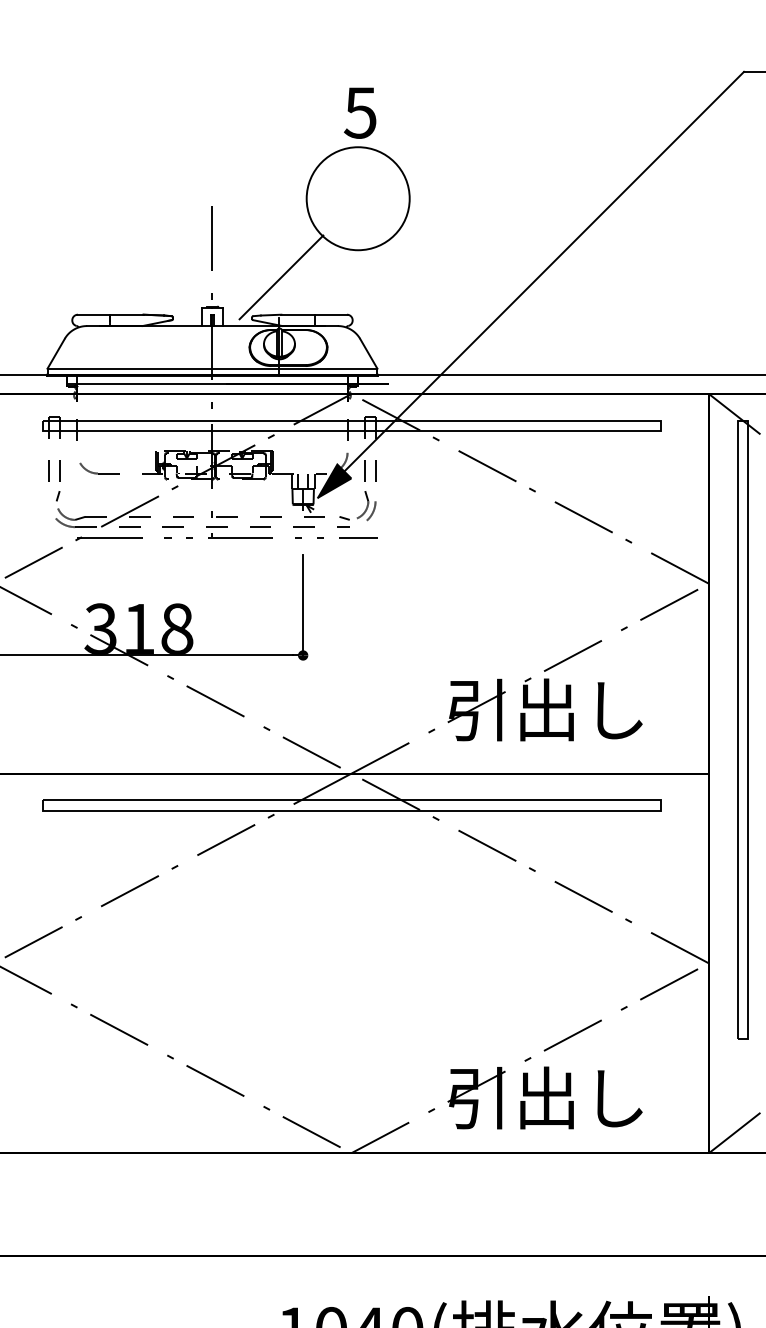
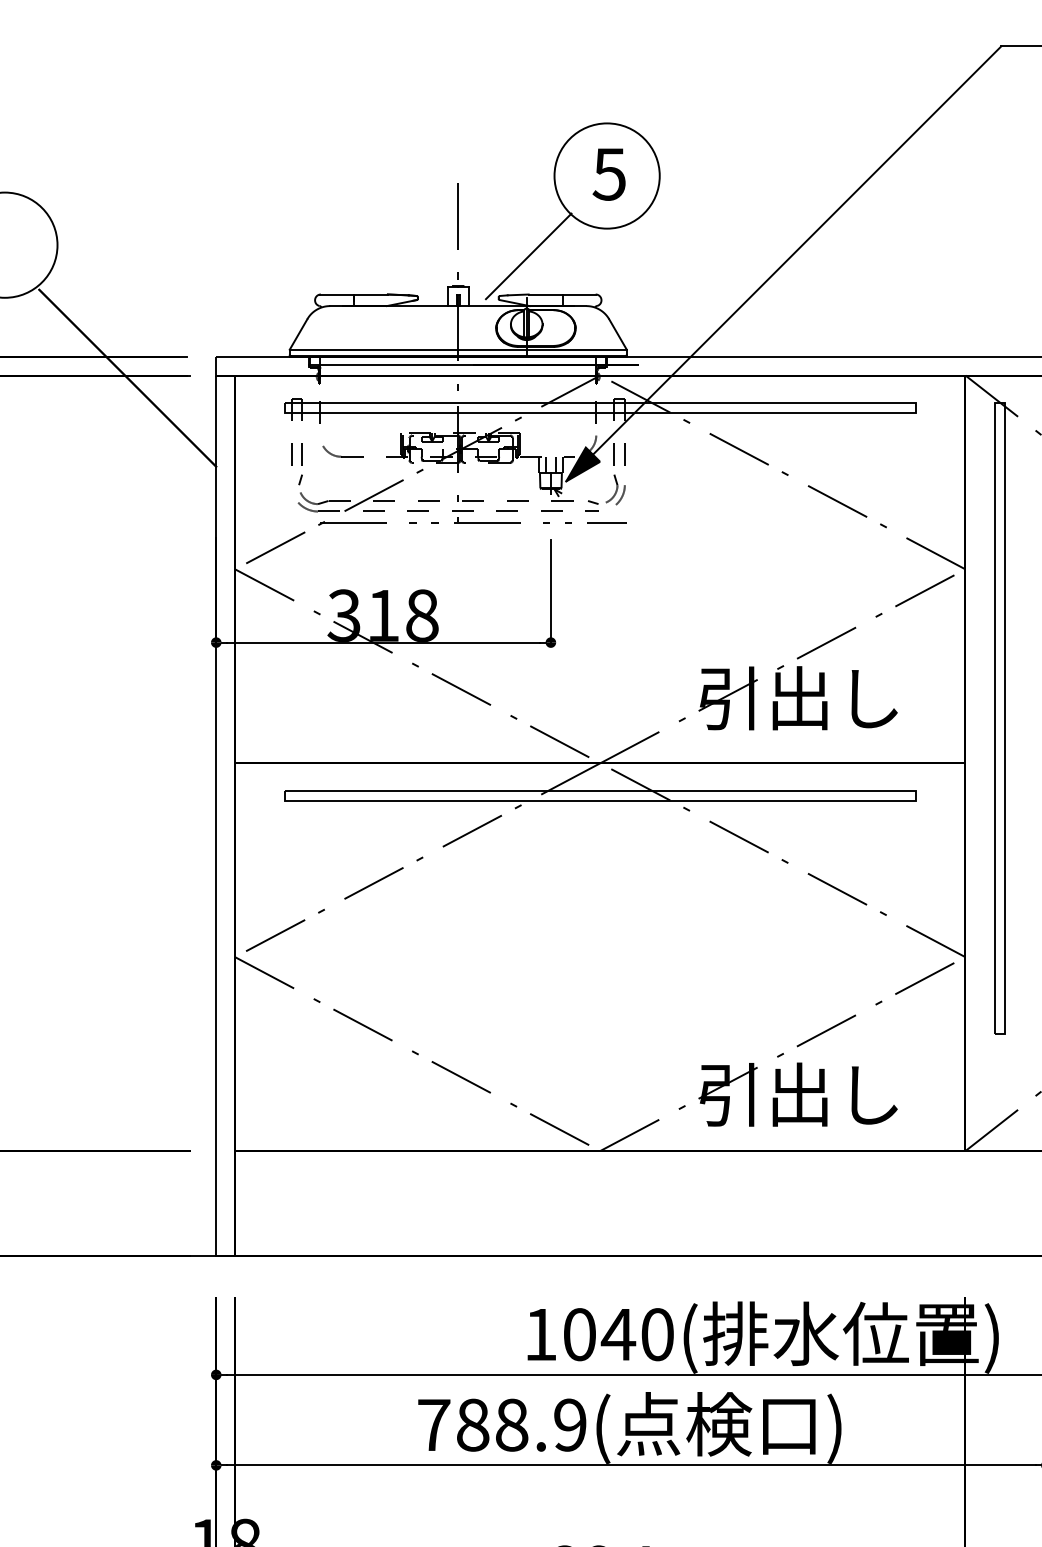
text: (359, 113) -> (608, 174), moved

